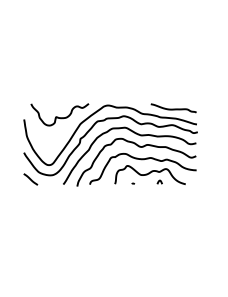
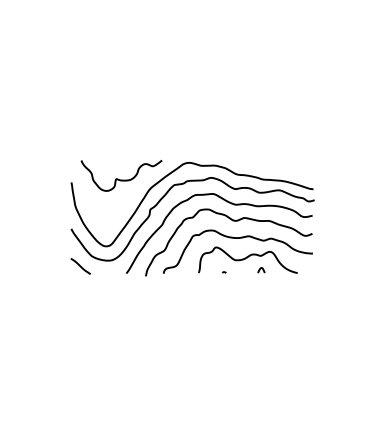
curve: (173, 108) -> (280, 167), removed

